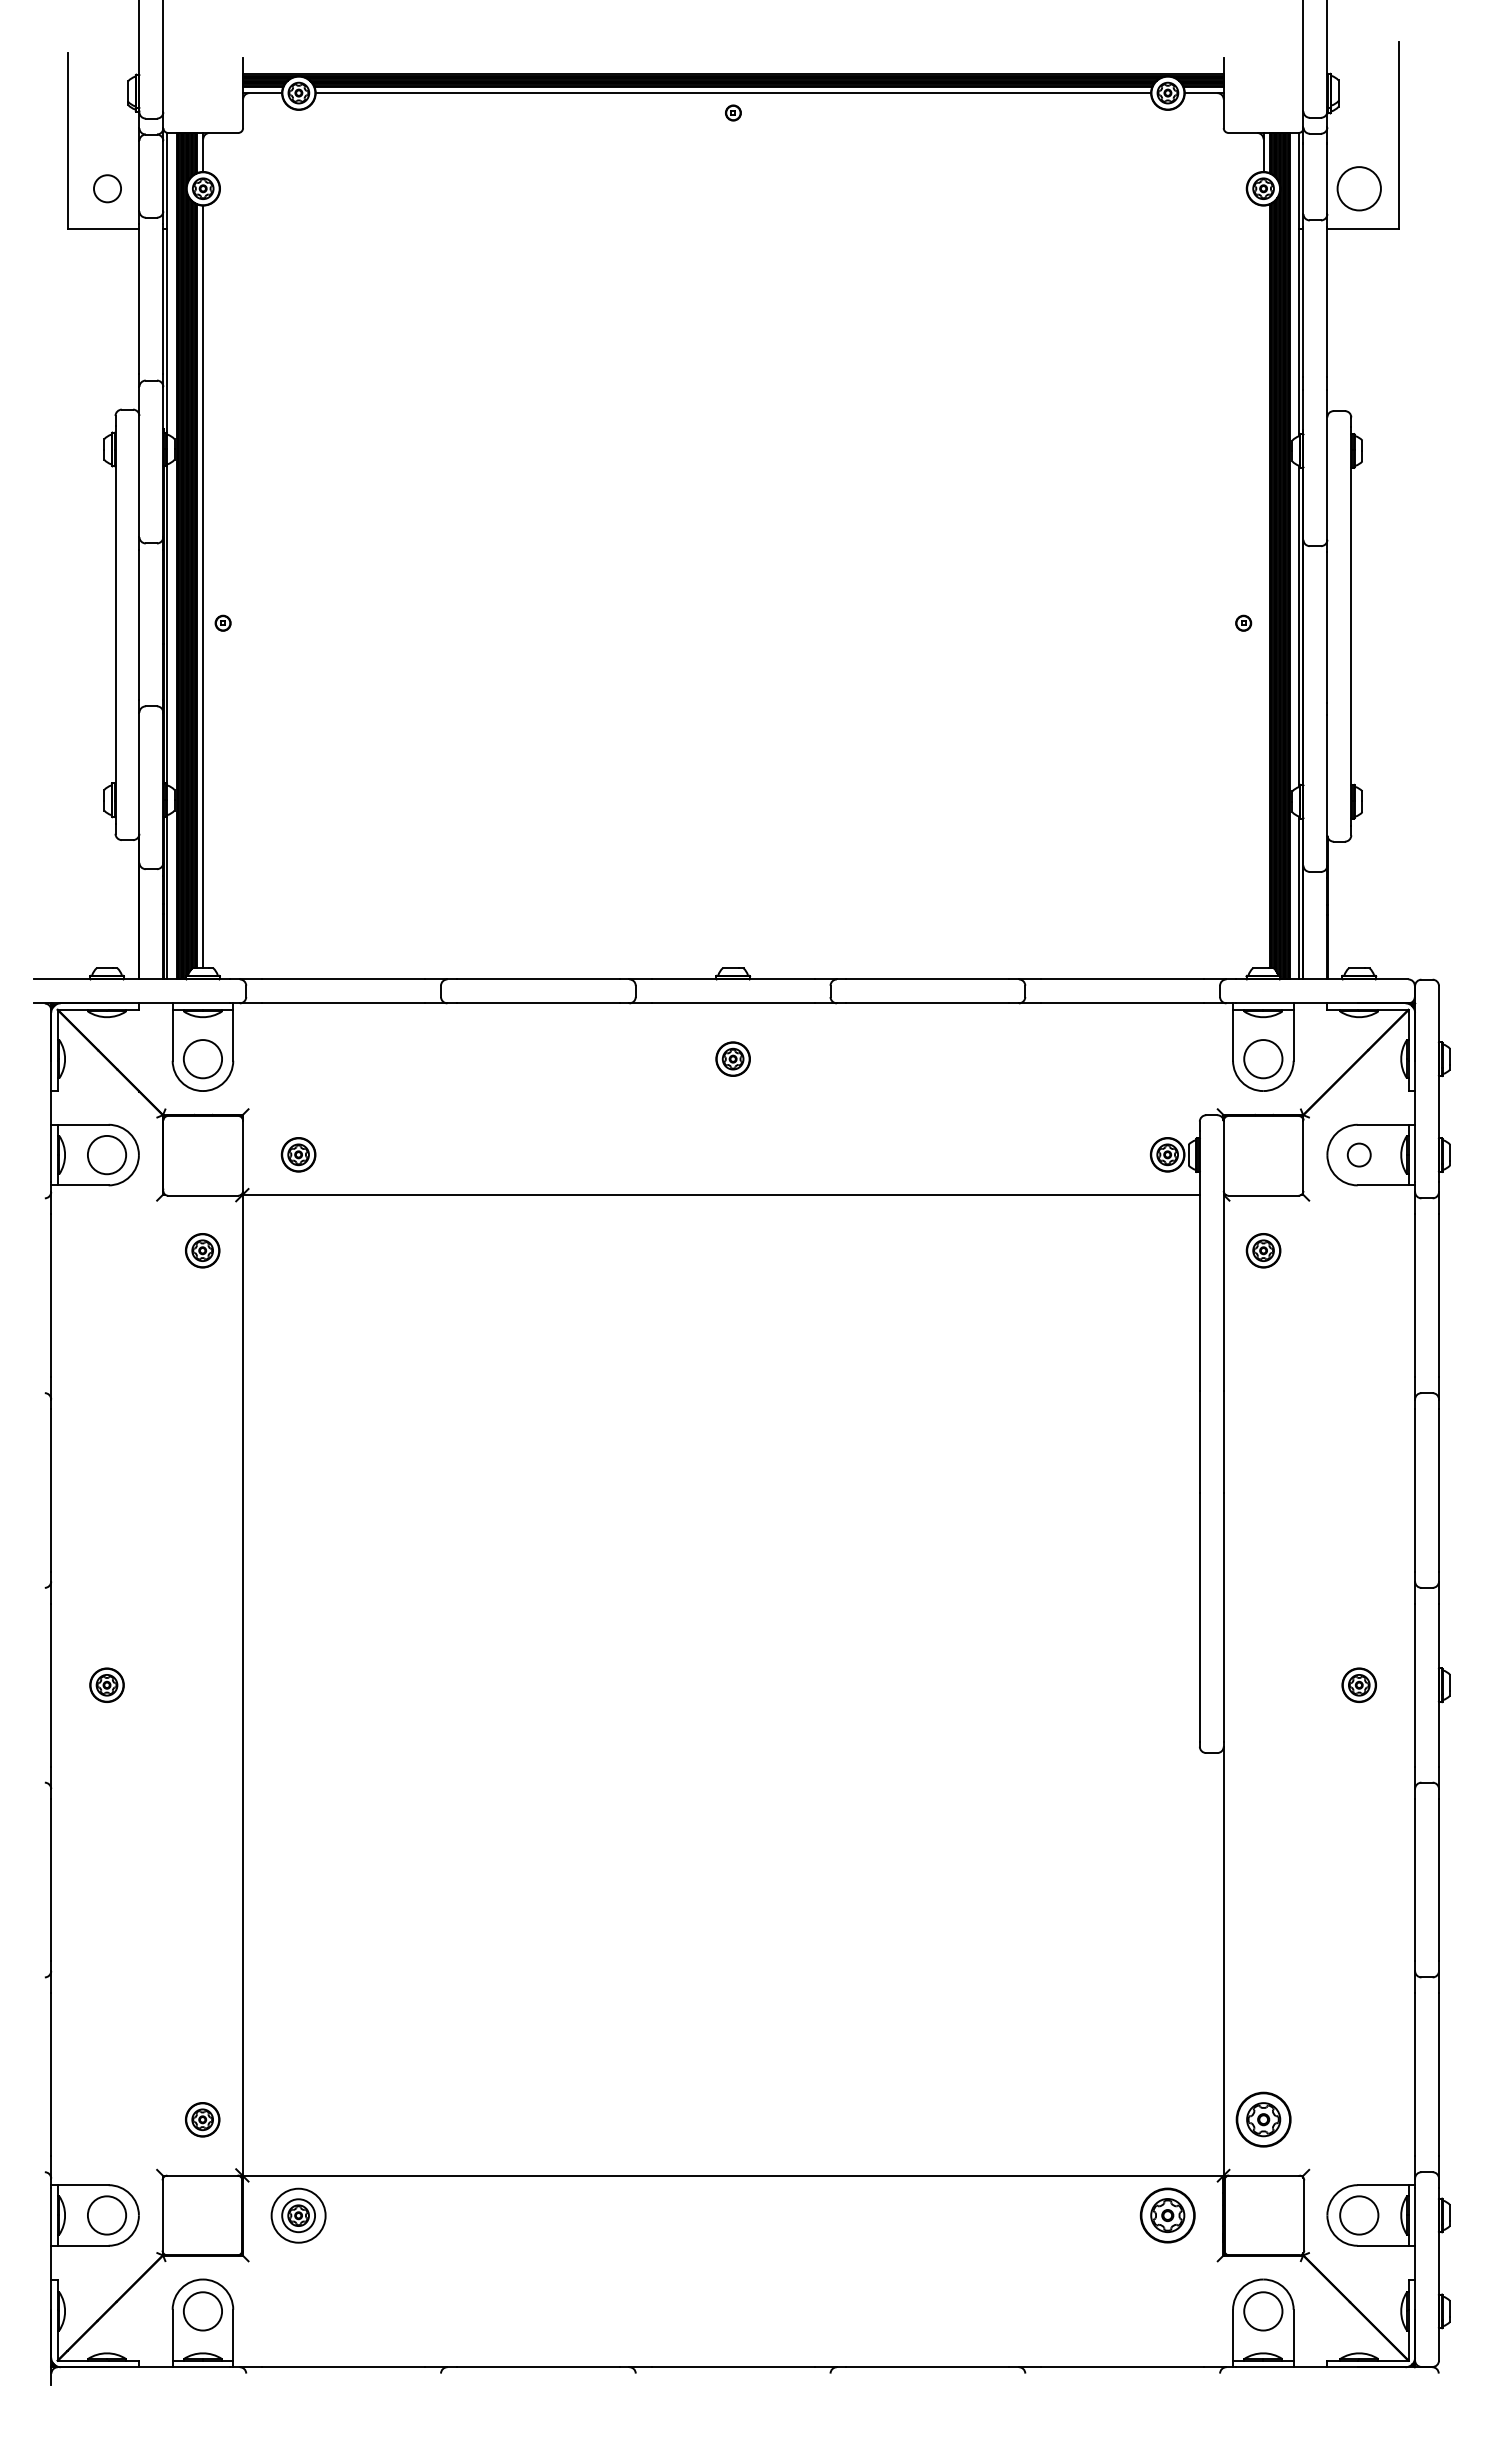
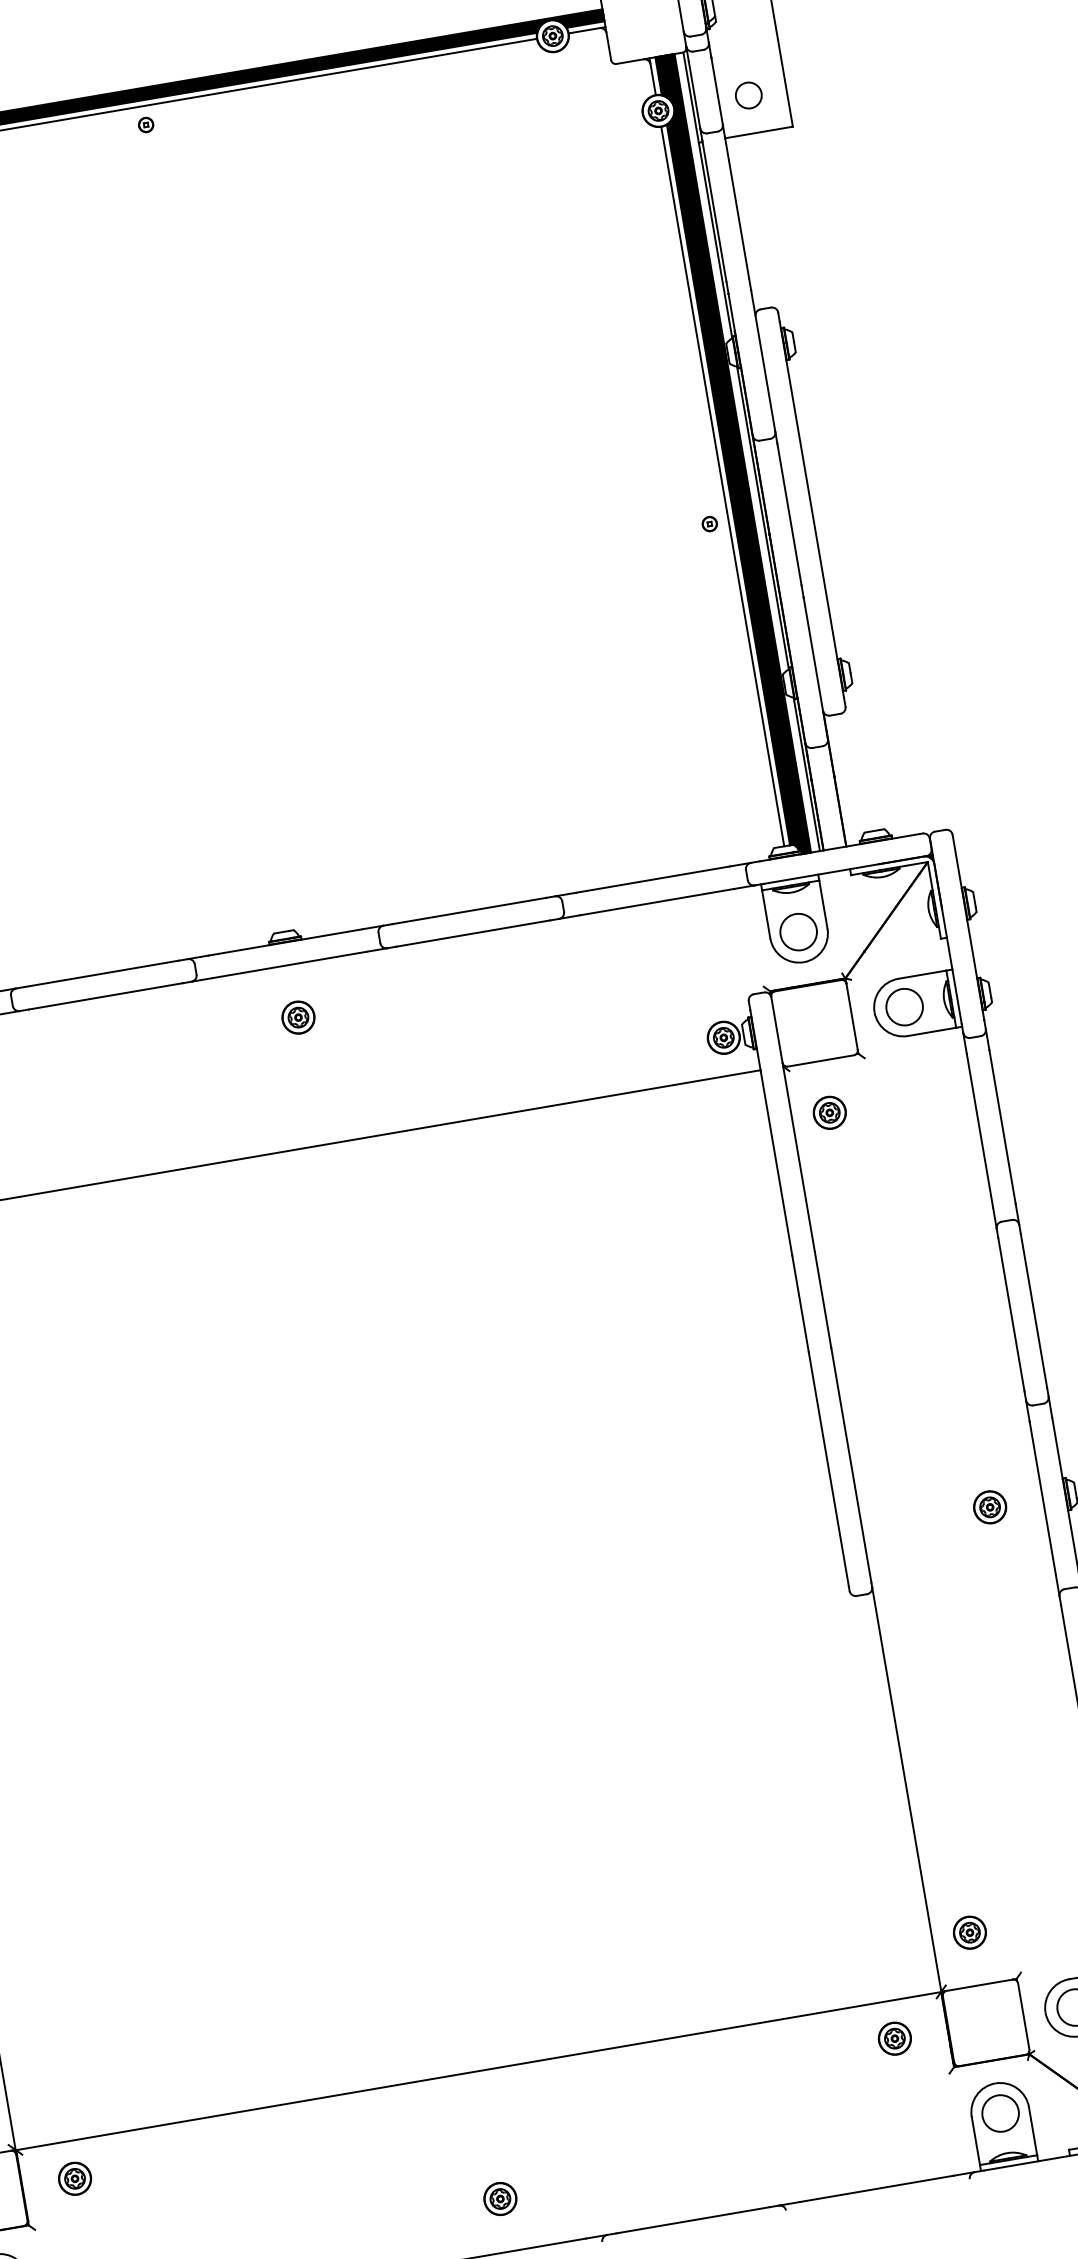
circle: (1358, 188) -> (748, 95), size x0.62
line: (1263, 586) -> (722, 486), added
circle: (1359, 1154) -> (904, 1006), size x1.67
part: (1263, 2119) -> (969, 1932), size x0.62
circle: (298, 2215) -> (74, 2178), size x0.62
part: (1167, 2215) -> (894, 2038), size x0.62
part: (732, 2311) -> (499, 2199), added

